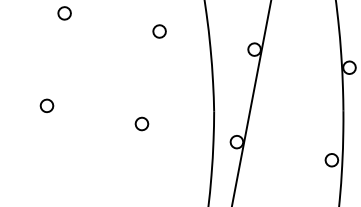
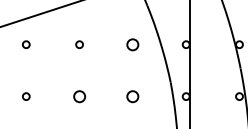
circle: (158, 31) -> (132, 44), size x1.6
circle: (46, 105) -> (79, 96), size x1.6
circle: (141, 123) -> (132, 96), size x1.6

